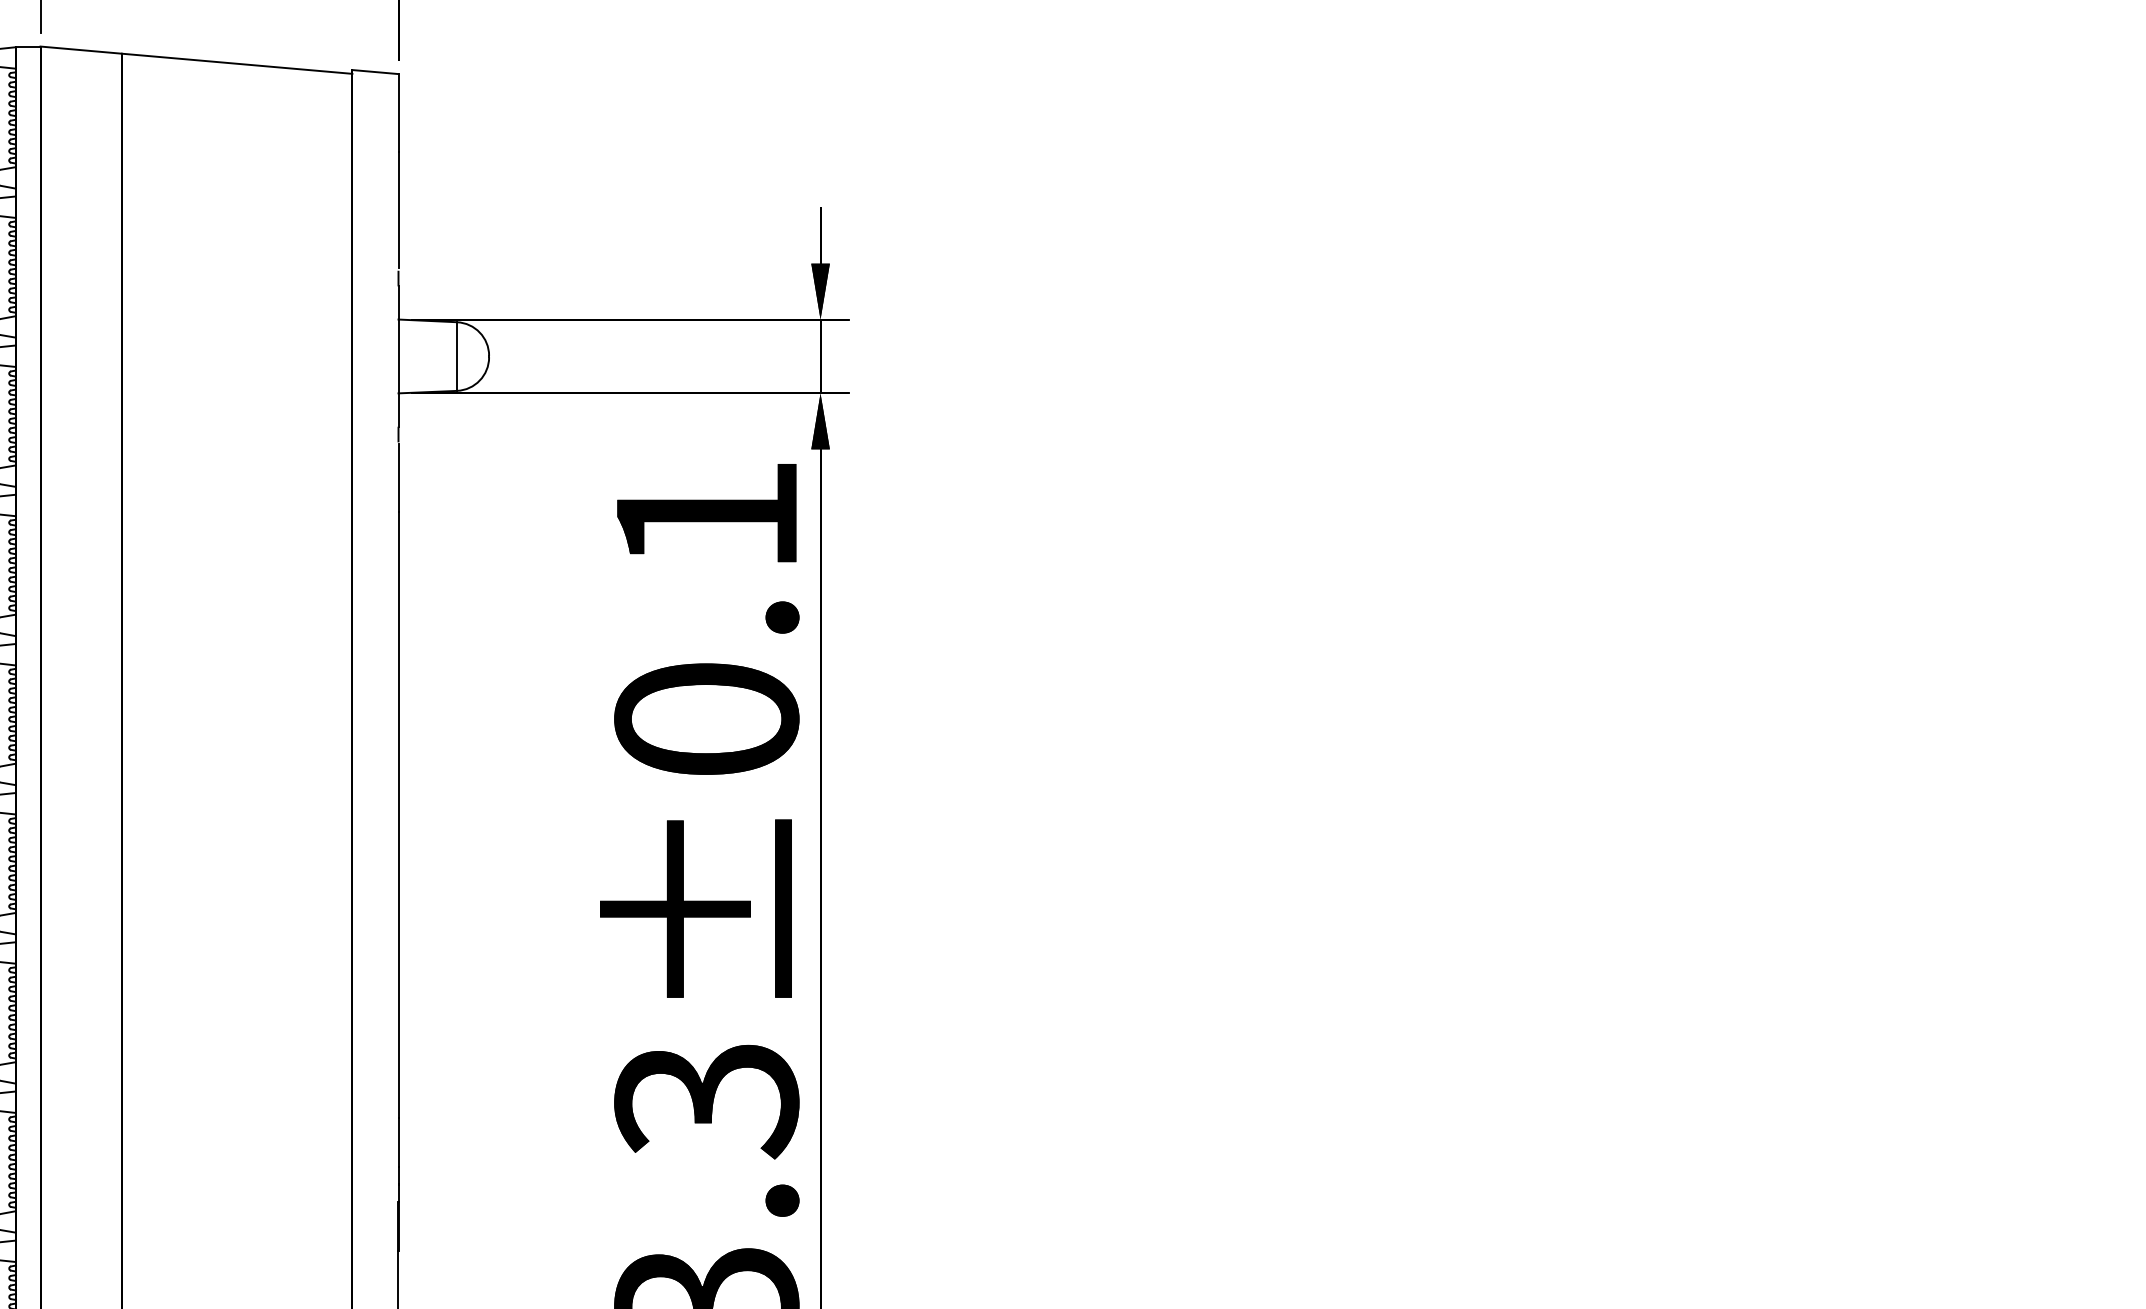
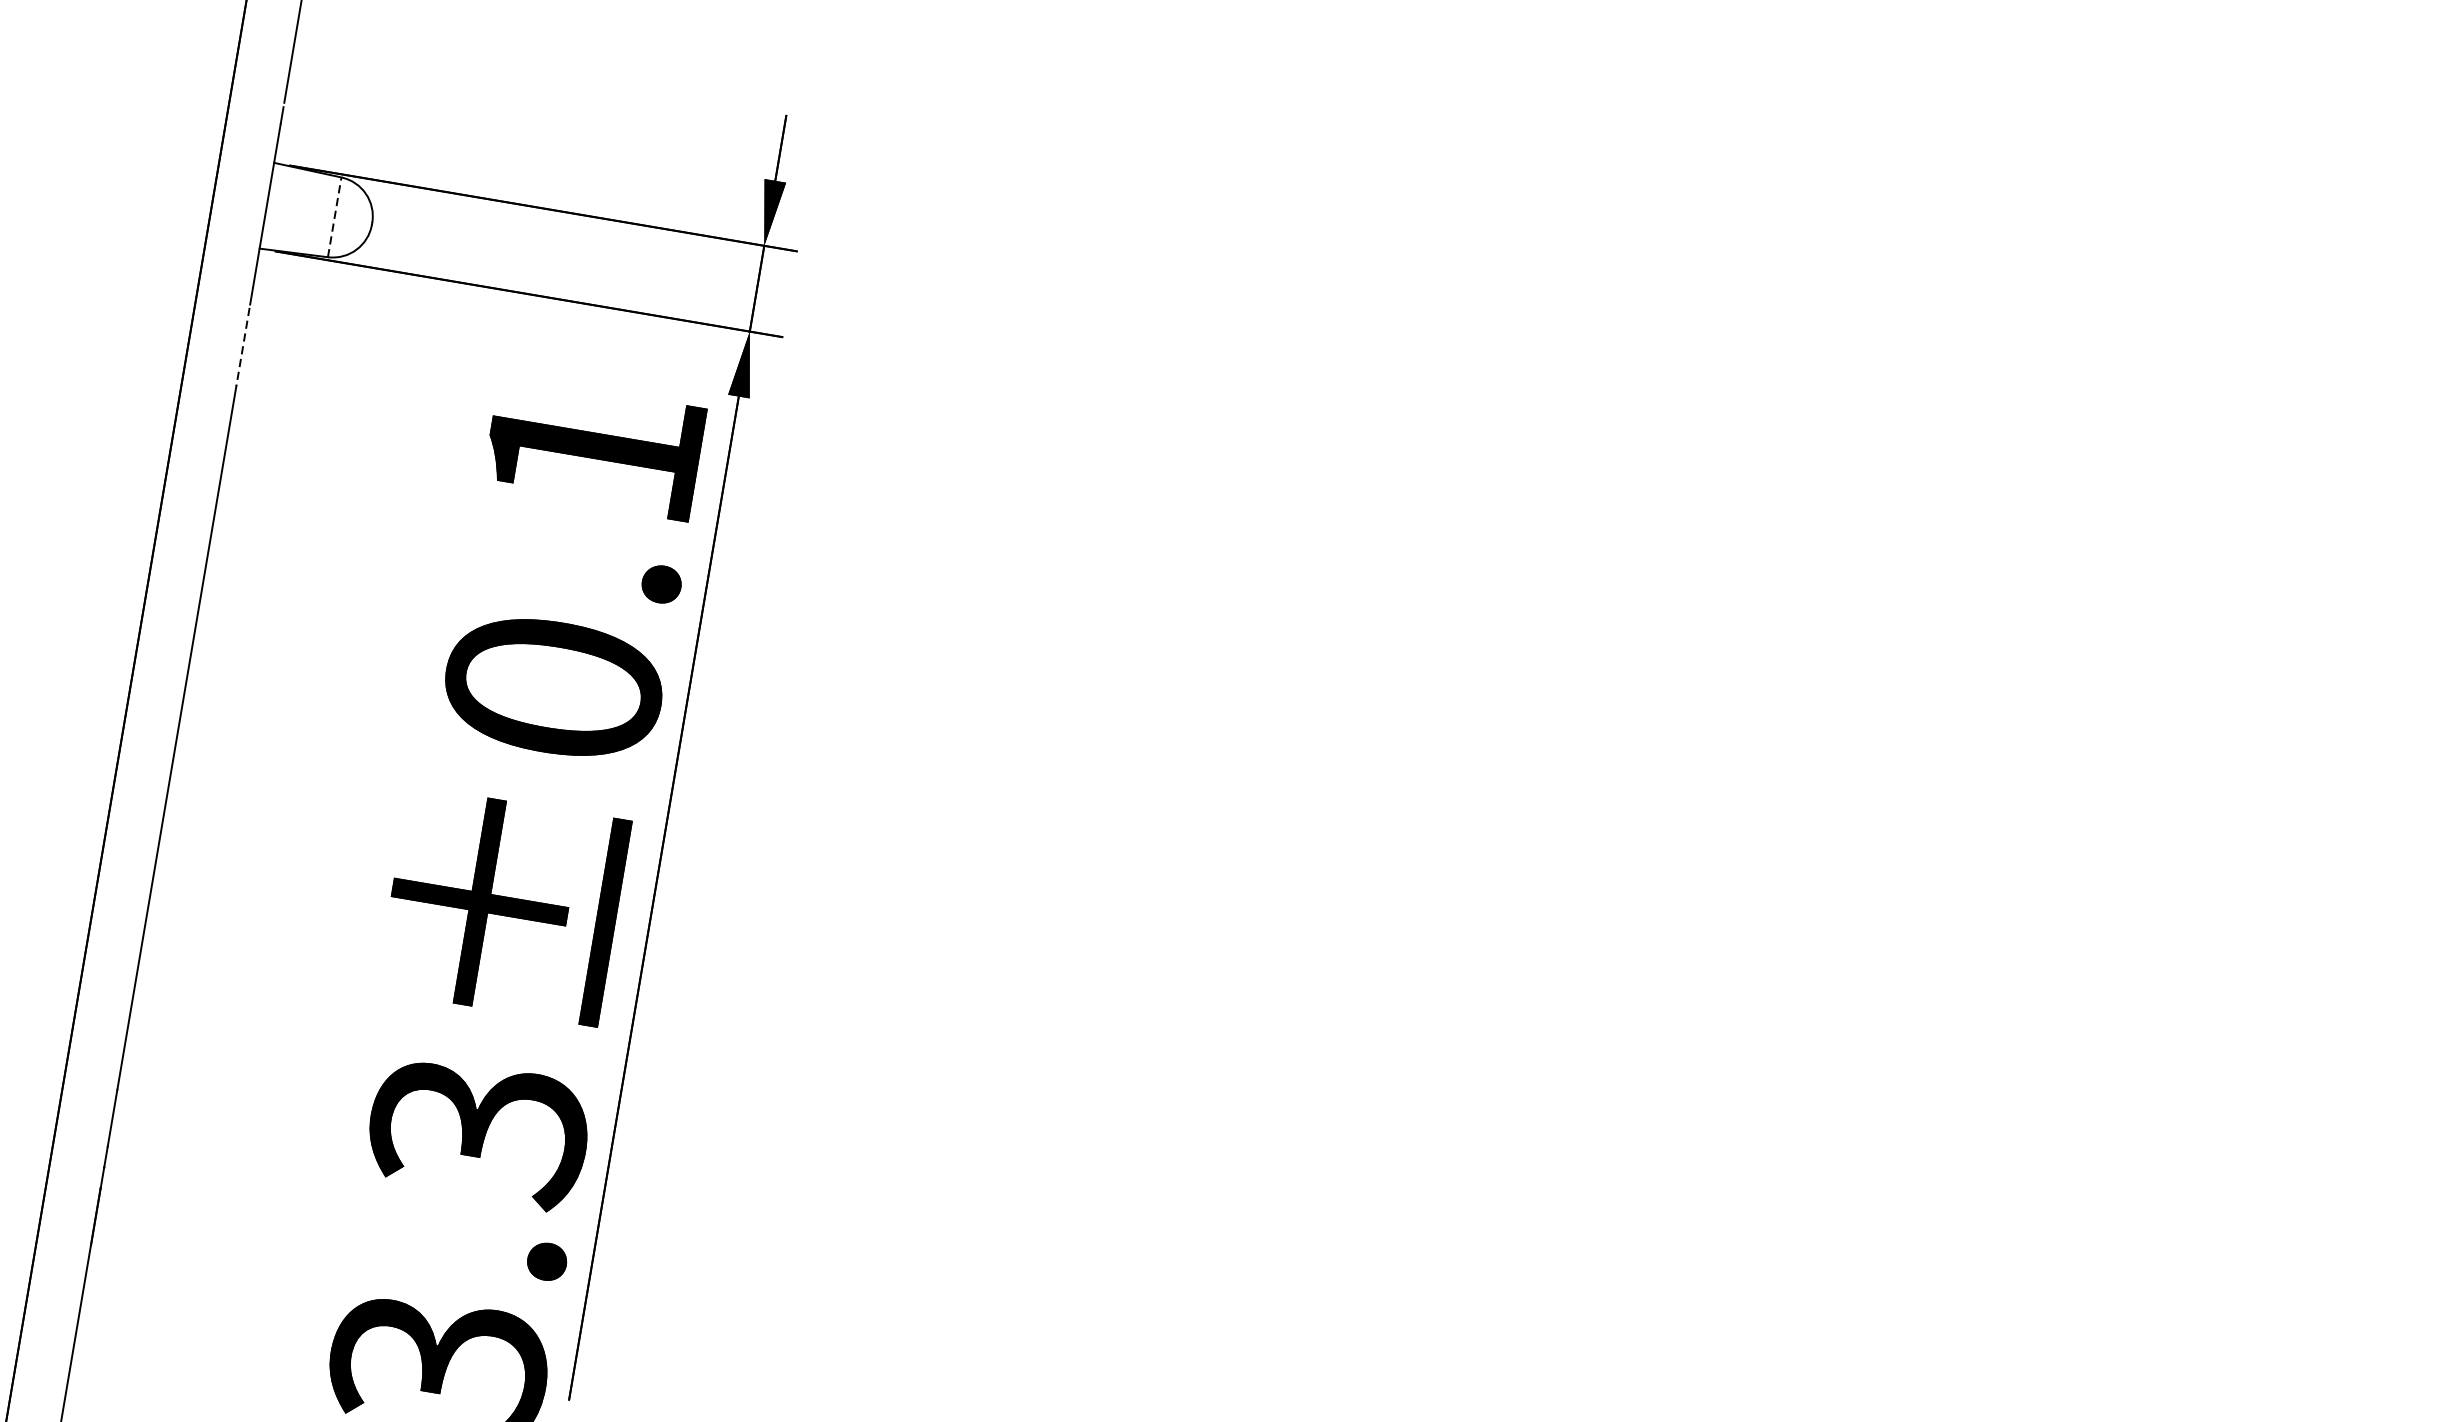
line: (456, 356) -> (334, 217), solid -> dashed
line: (398, 478) -> (242, 347), solid -> dashed

